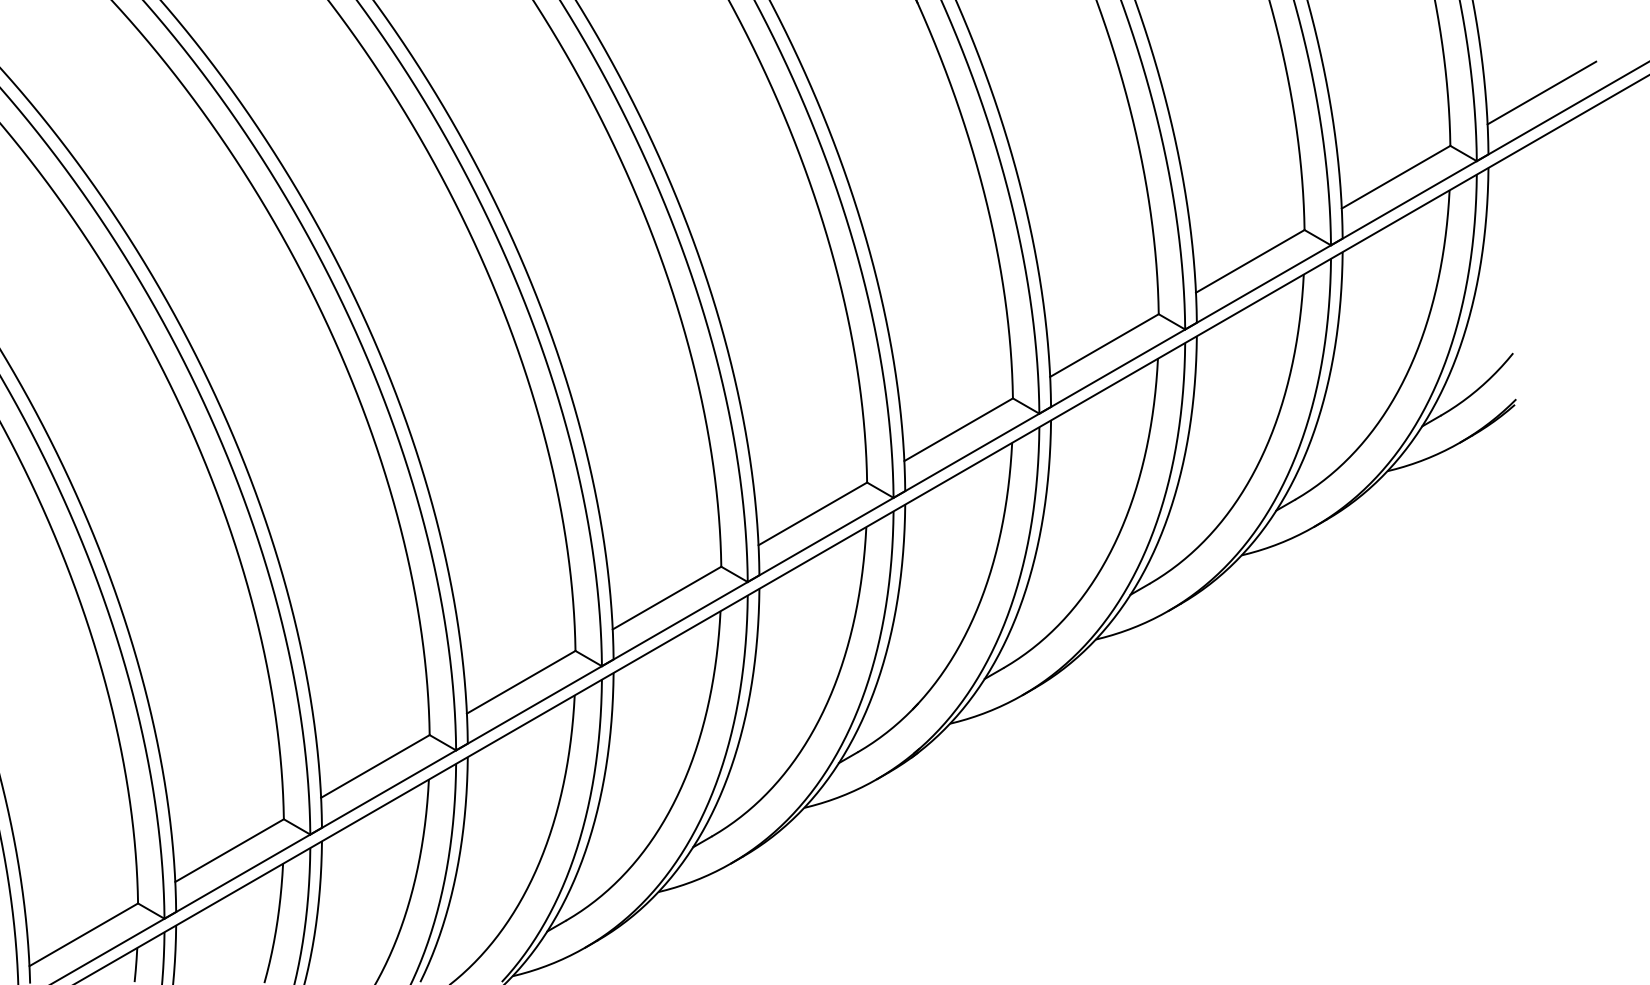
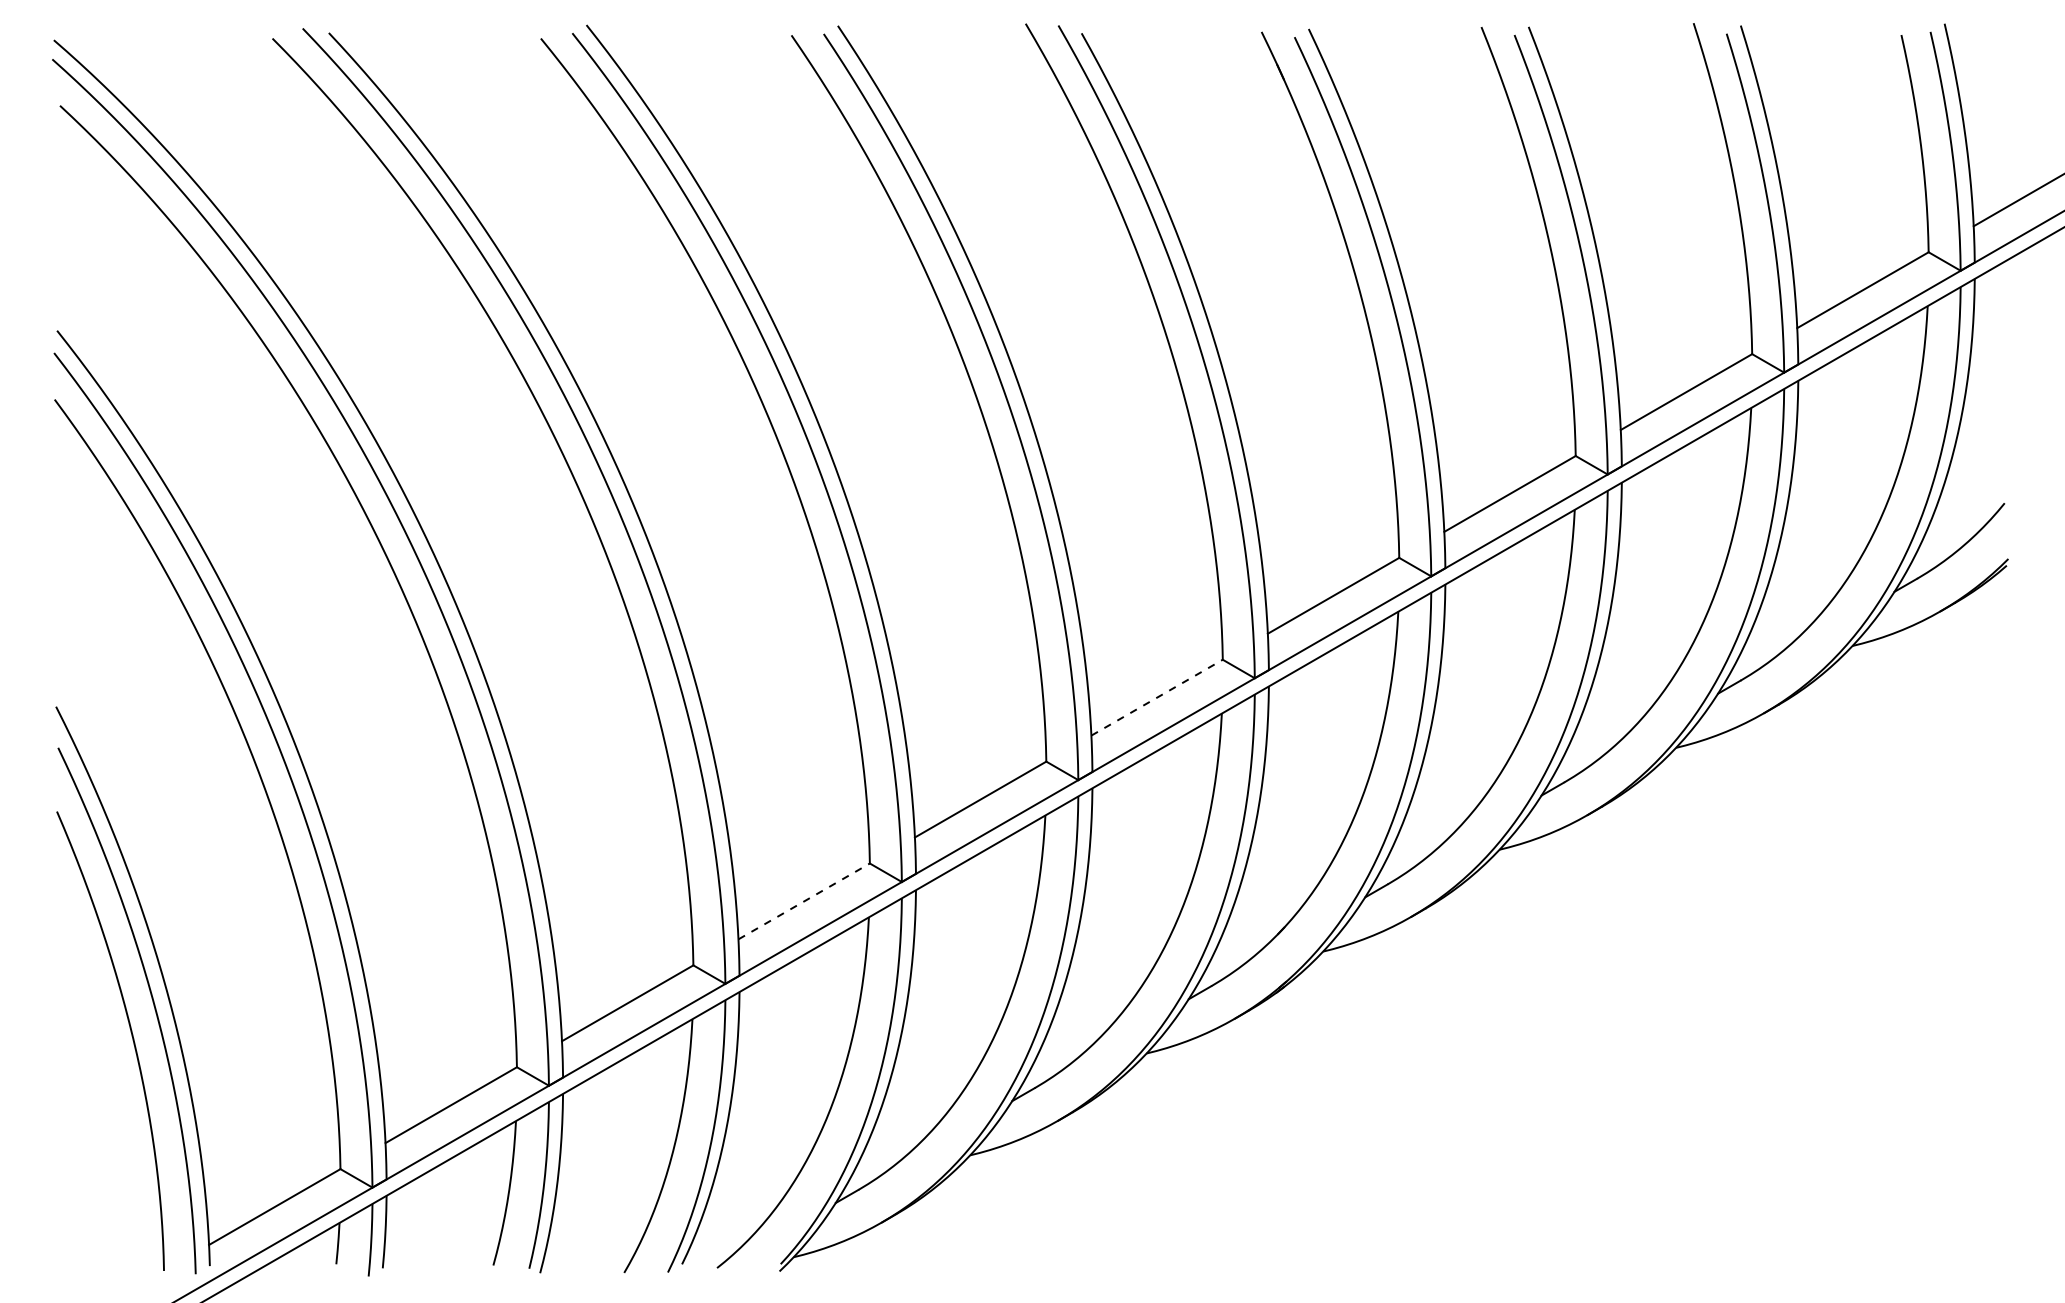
line: (813, 513) -> (1157, 697), solid -> dashed
line: (521, 682) -> (804, 901), solid -> dashed

